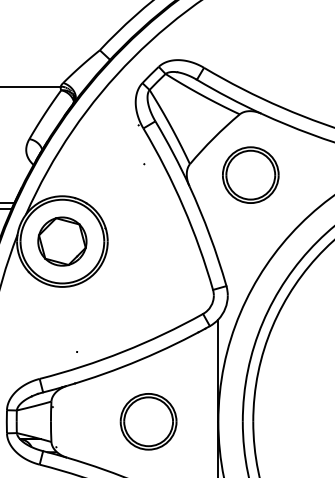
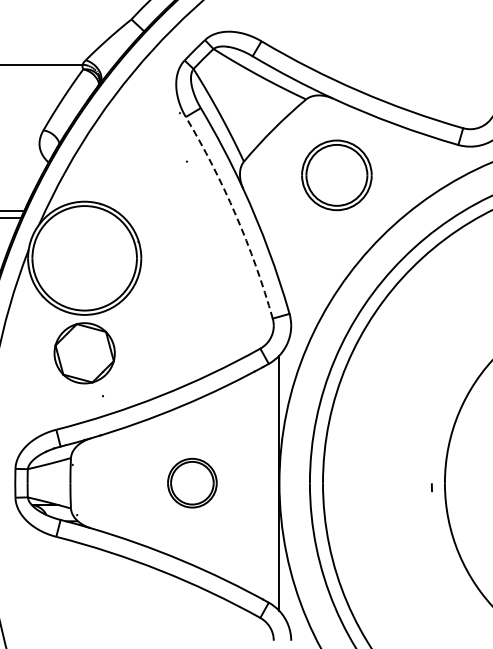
part: (250, 175) -> (336, 175), moved
arc: (183, 207) -> (235, 215), solid -> dashed
part: (62, 241) -> (84, 353), moved
part: (148, 421) -> (192, 482), size x0.7

